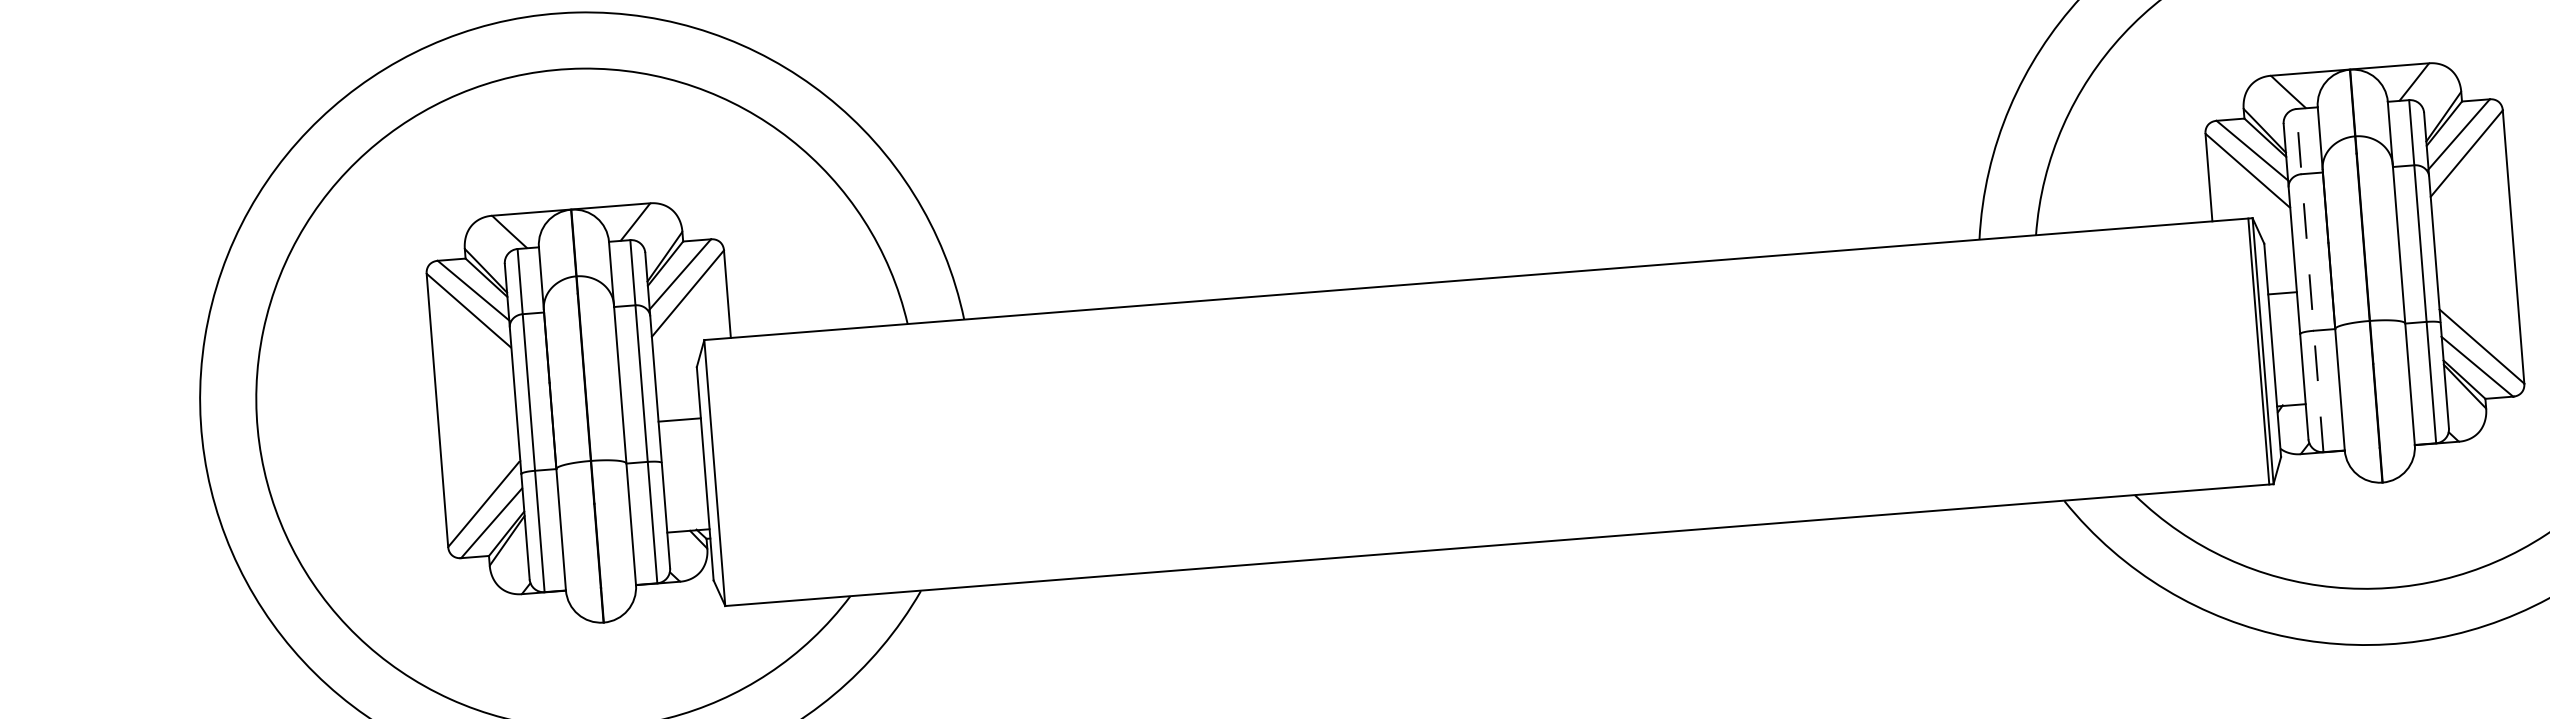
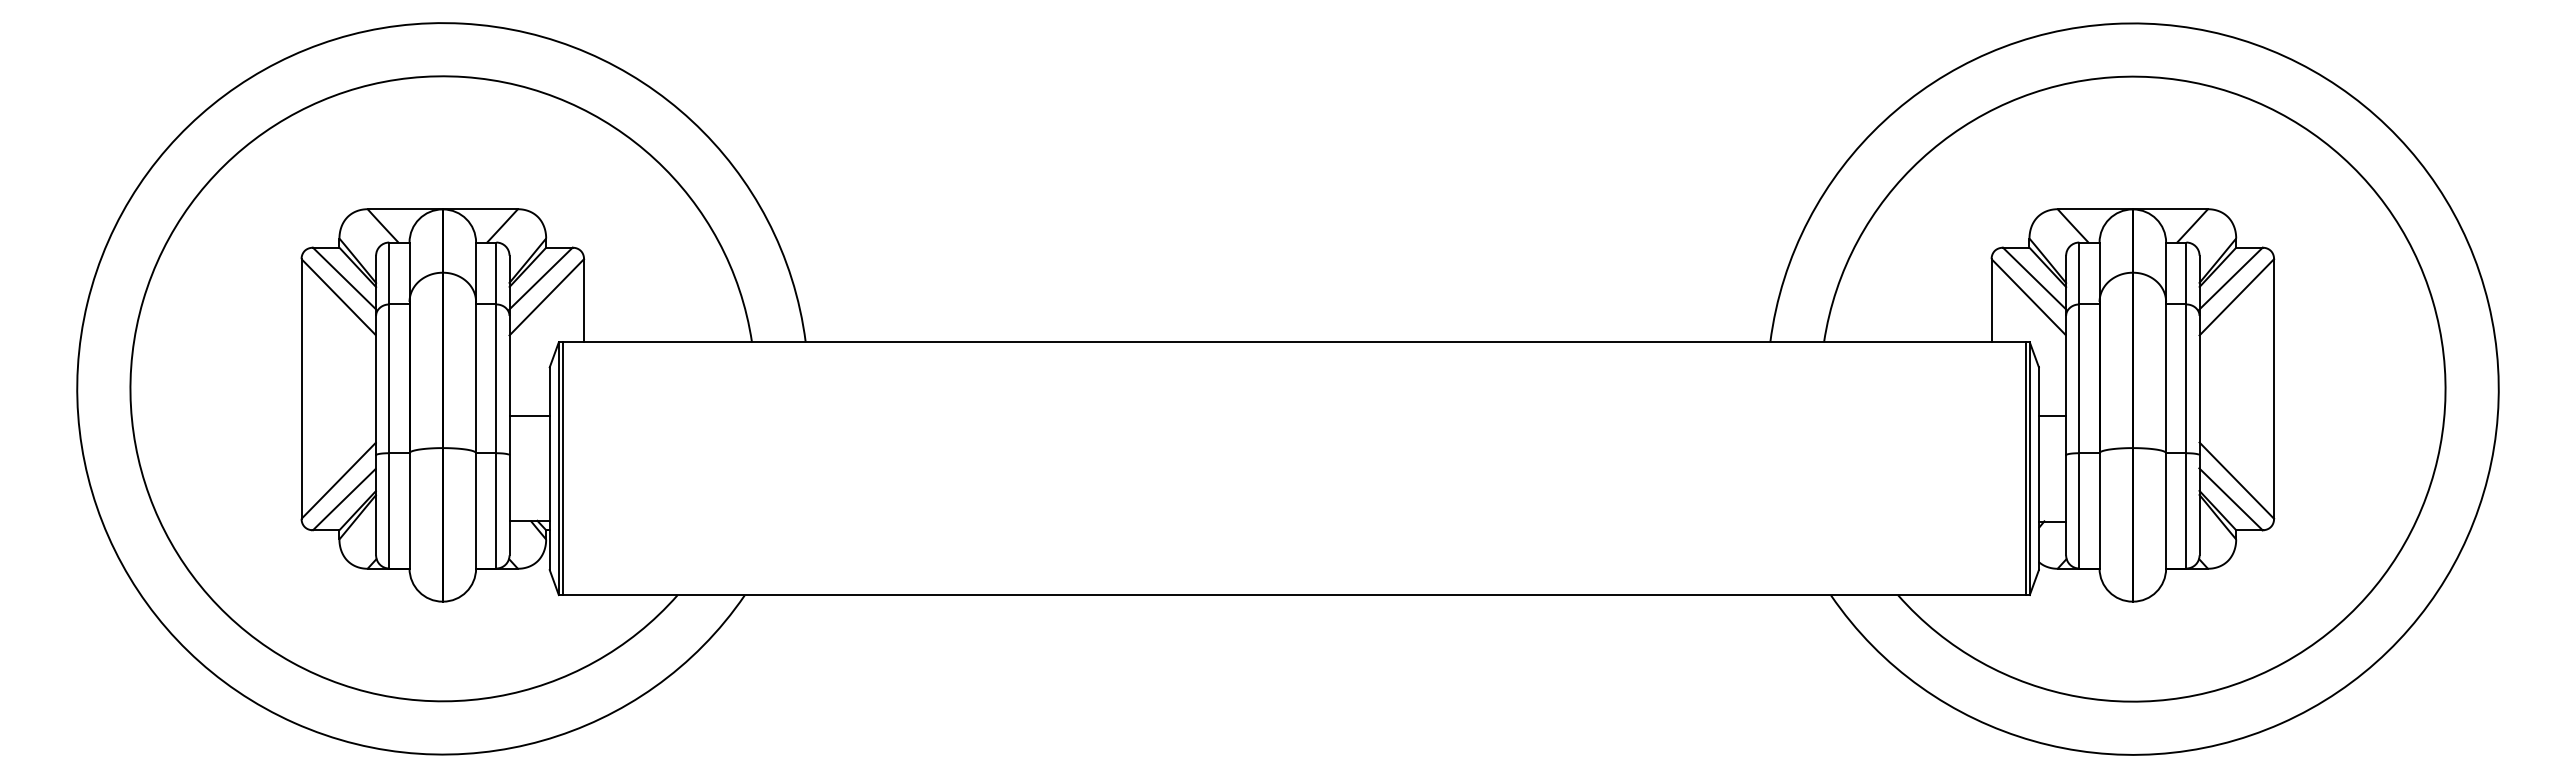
line: (2310, 280) -> (2079, 405), dashed -> solid
line: (718, 472) -> (562, 468), added

